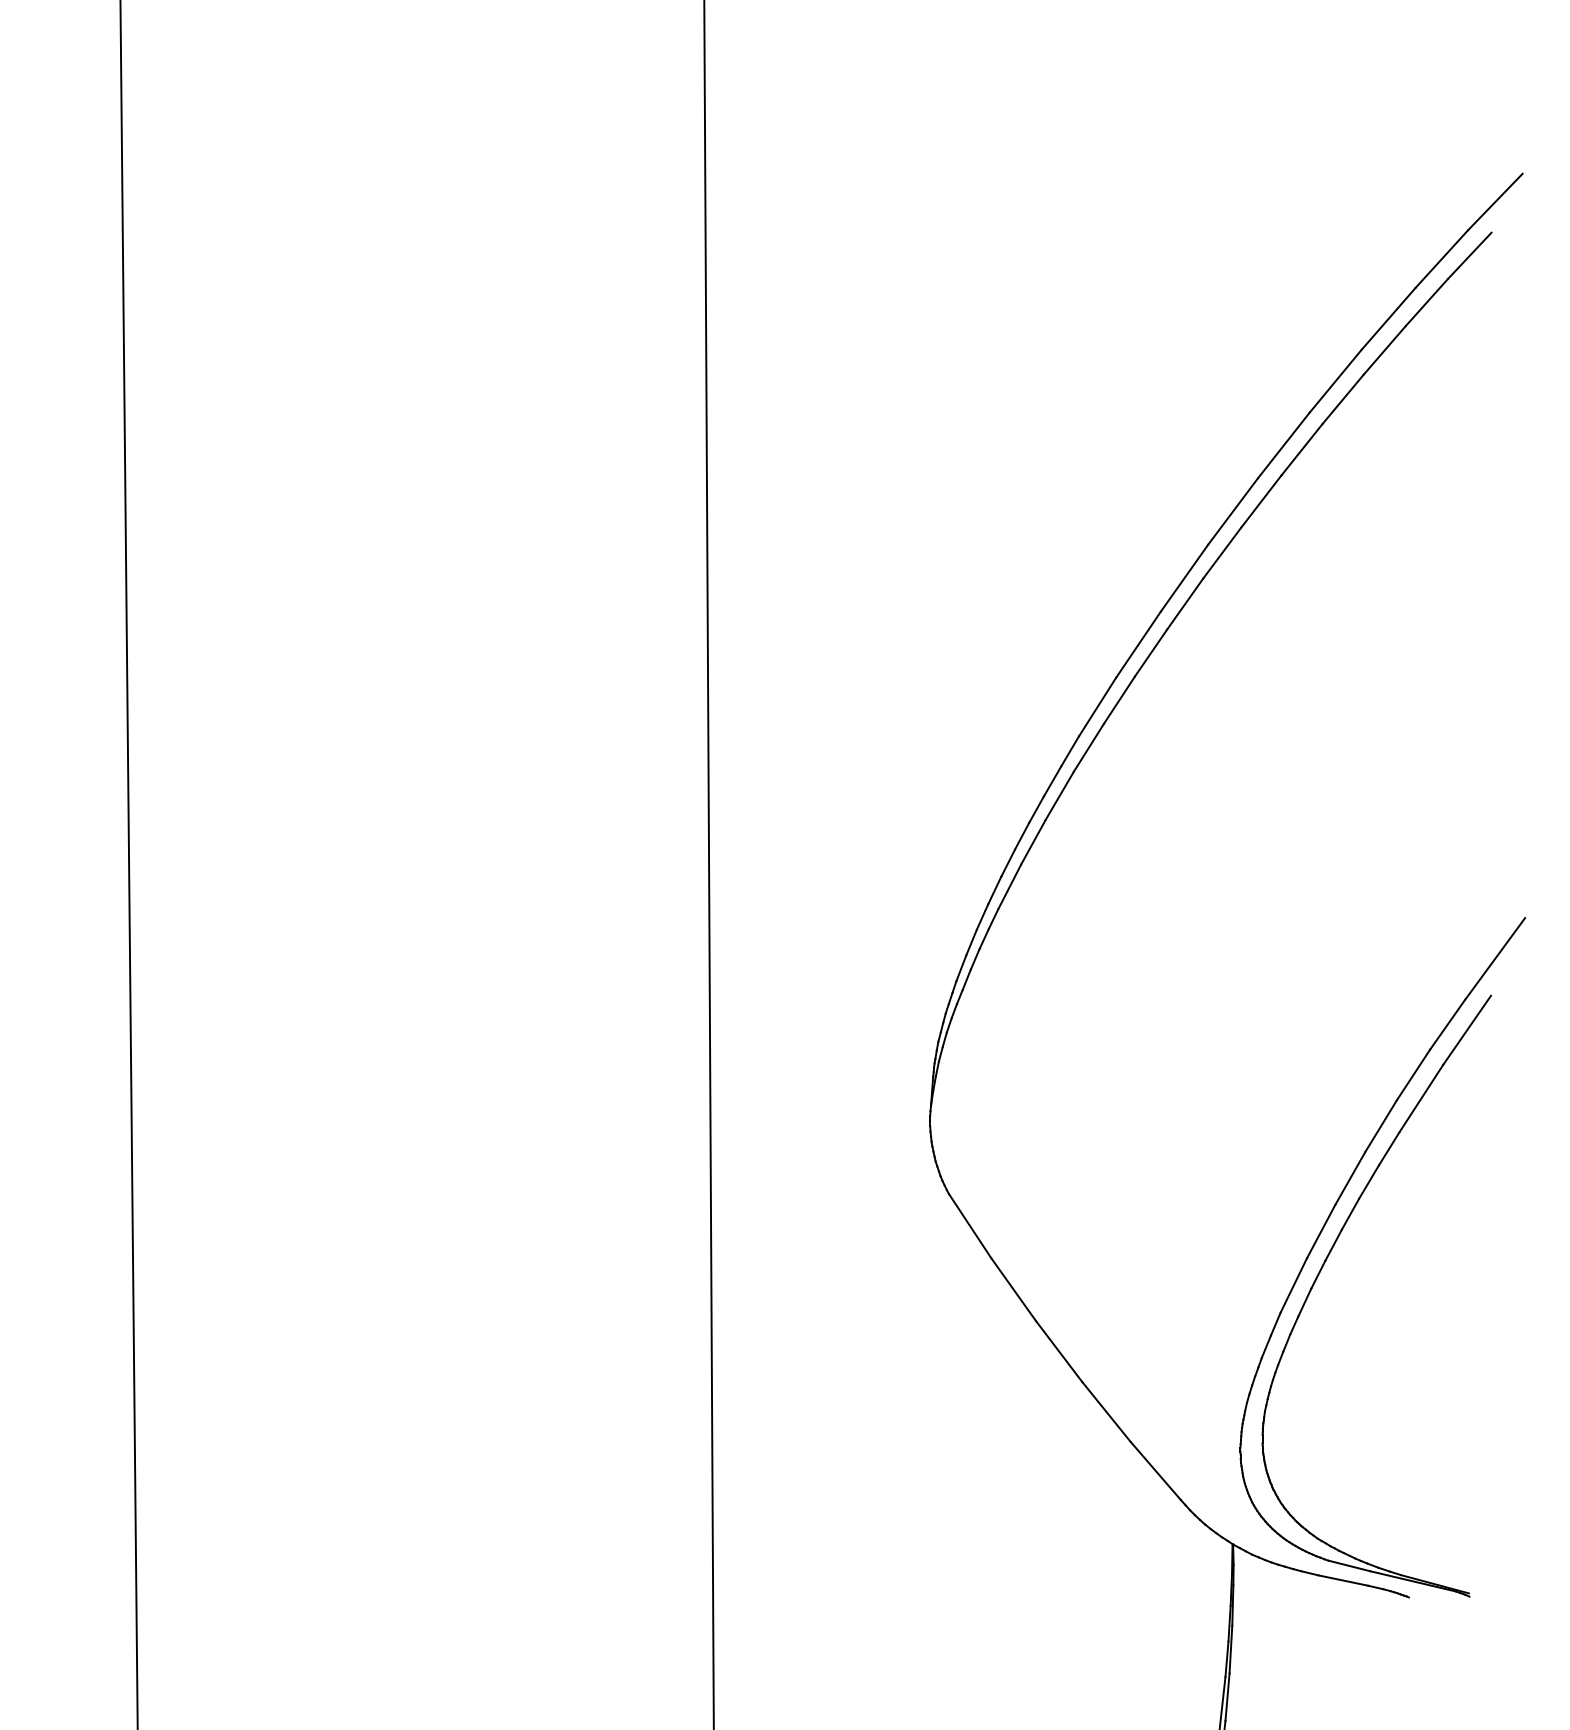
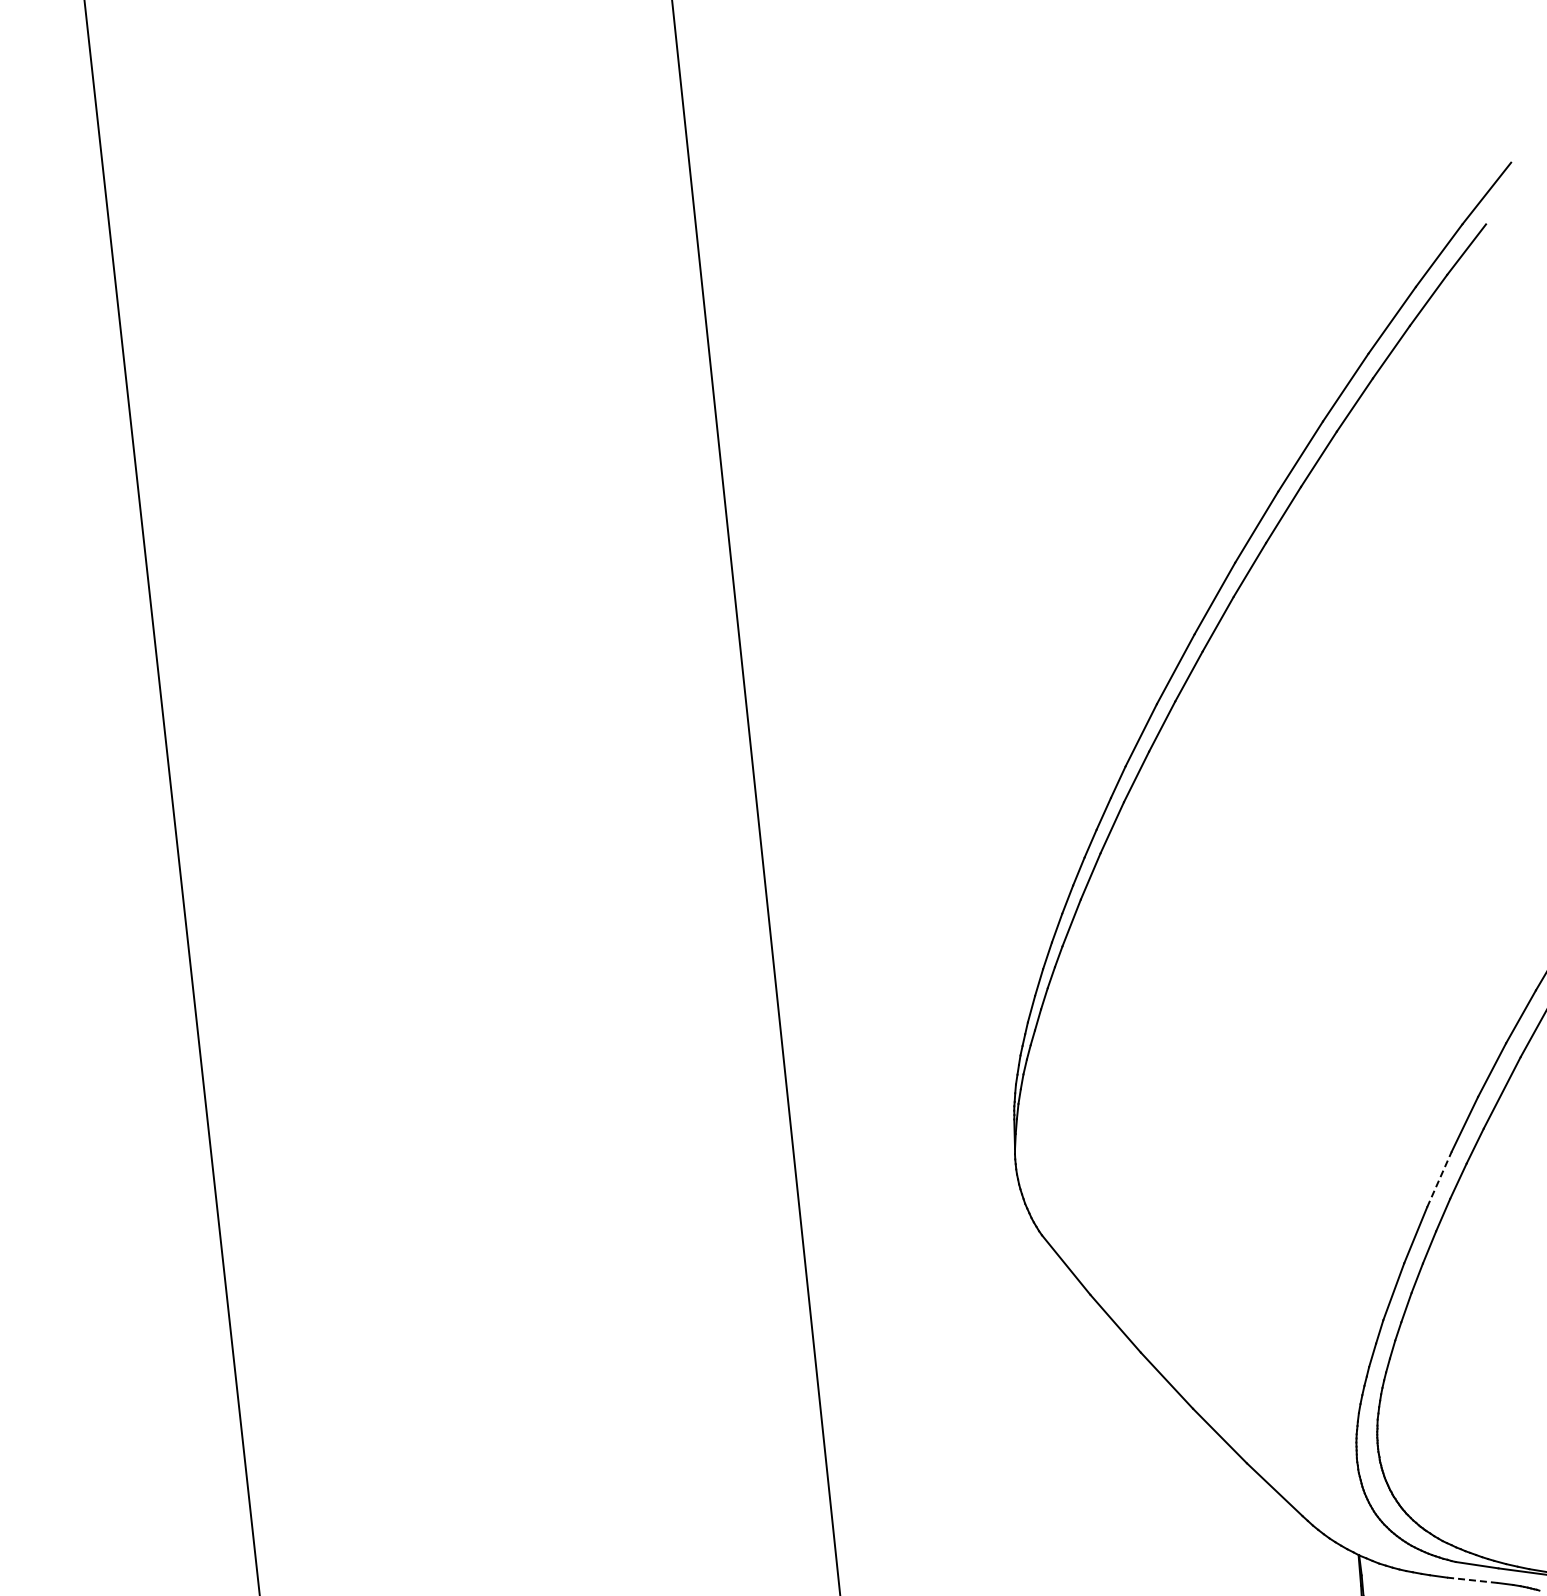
line: (1350, 1178) -> (1439, 1179), solid -> dashed
line: (1342, 1580) -> (1471, 1580), solid -> dashed

